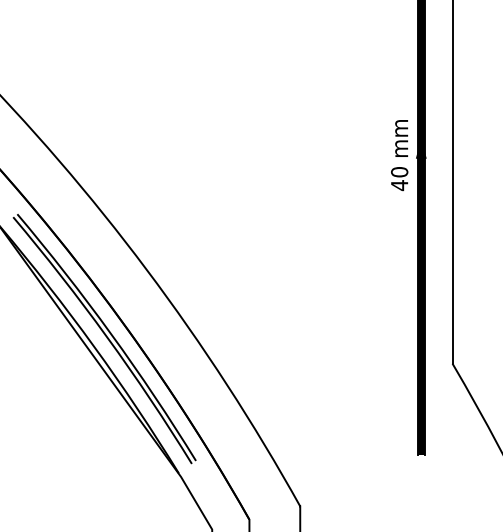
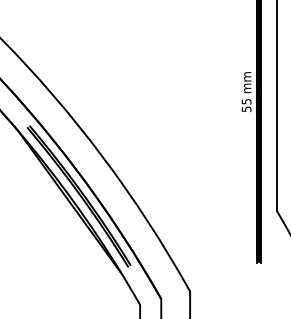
text: (399, 178) -> (246, 105), 40 -> 55

